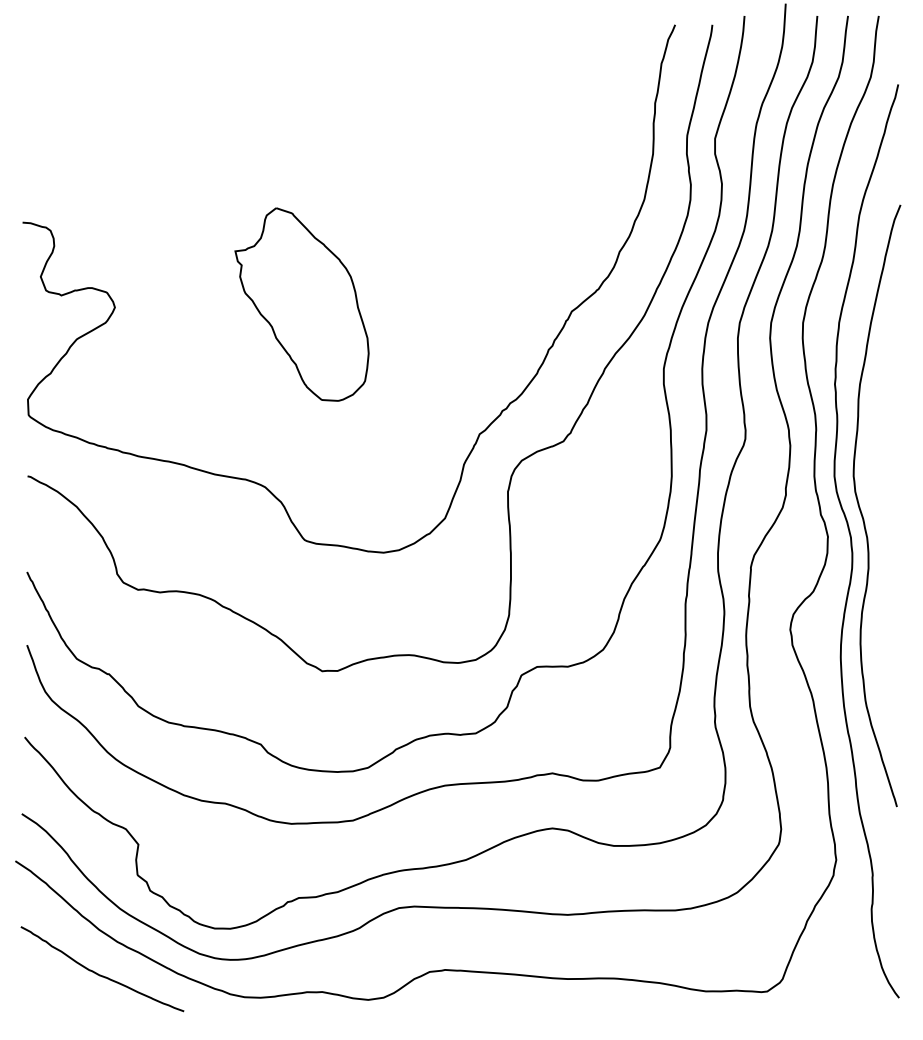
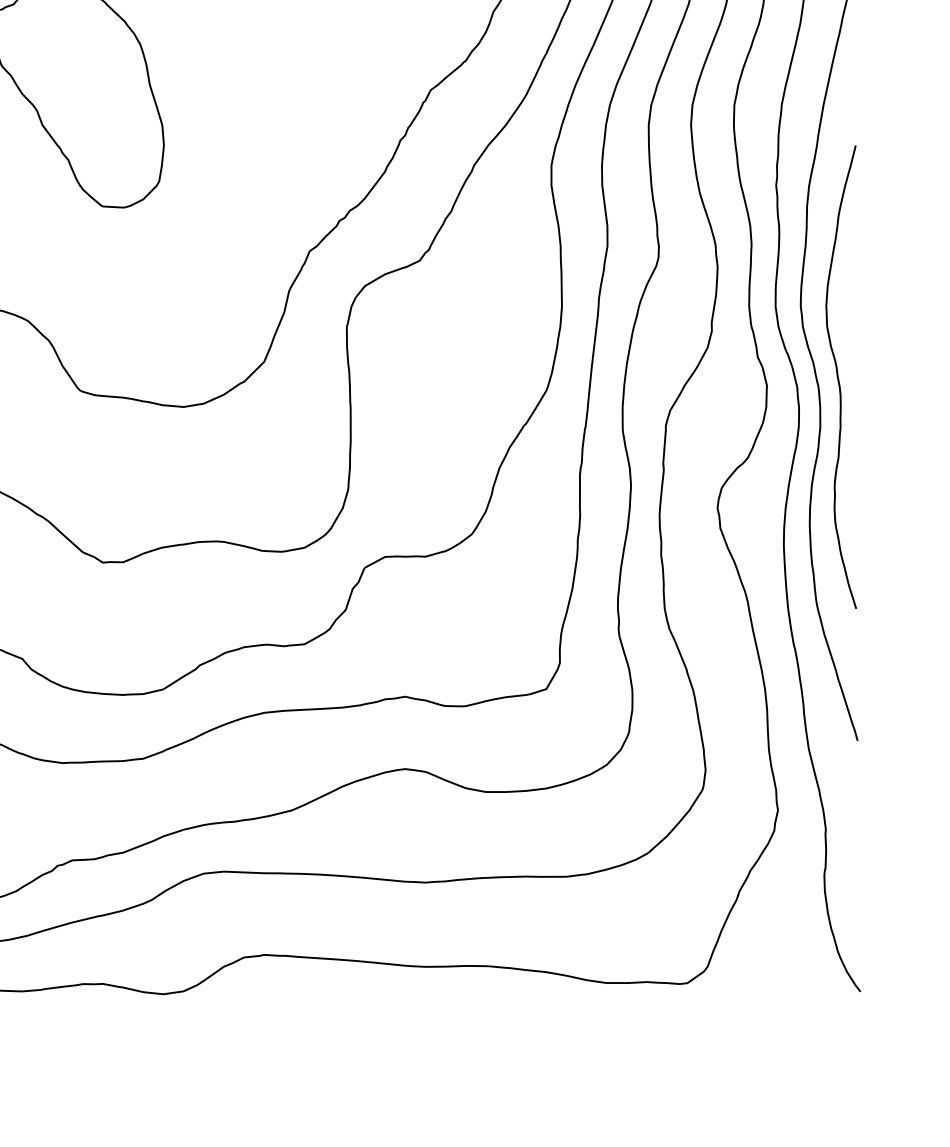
curve: (882, 529) -> (838, 376), added

